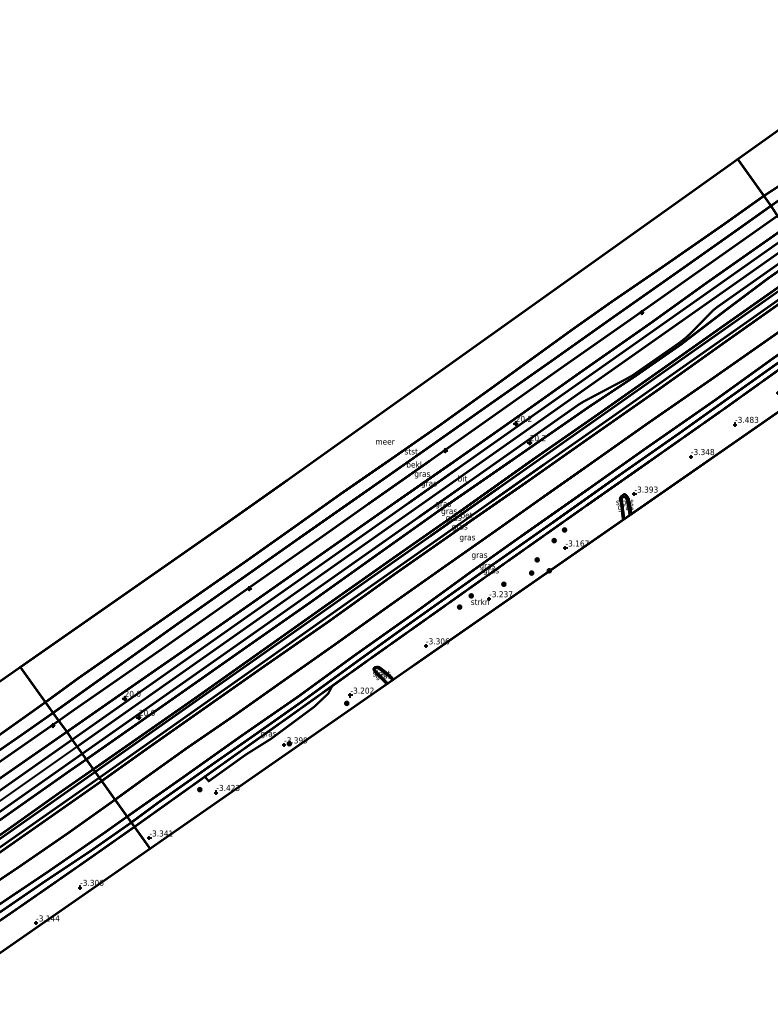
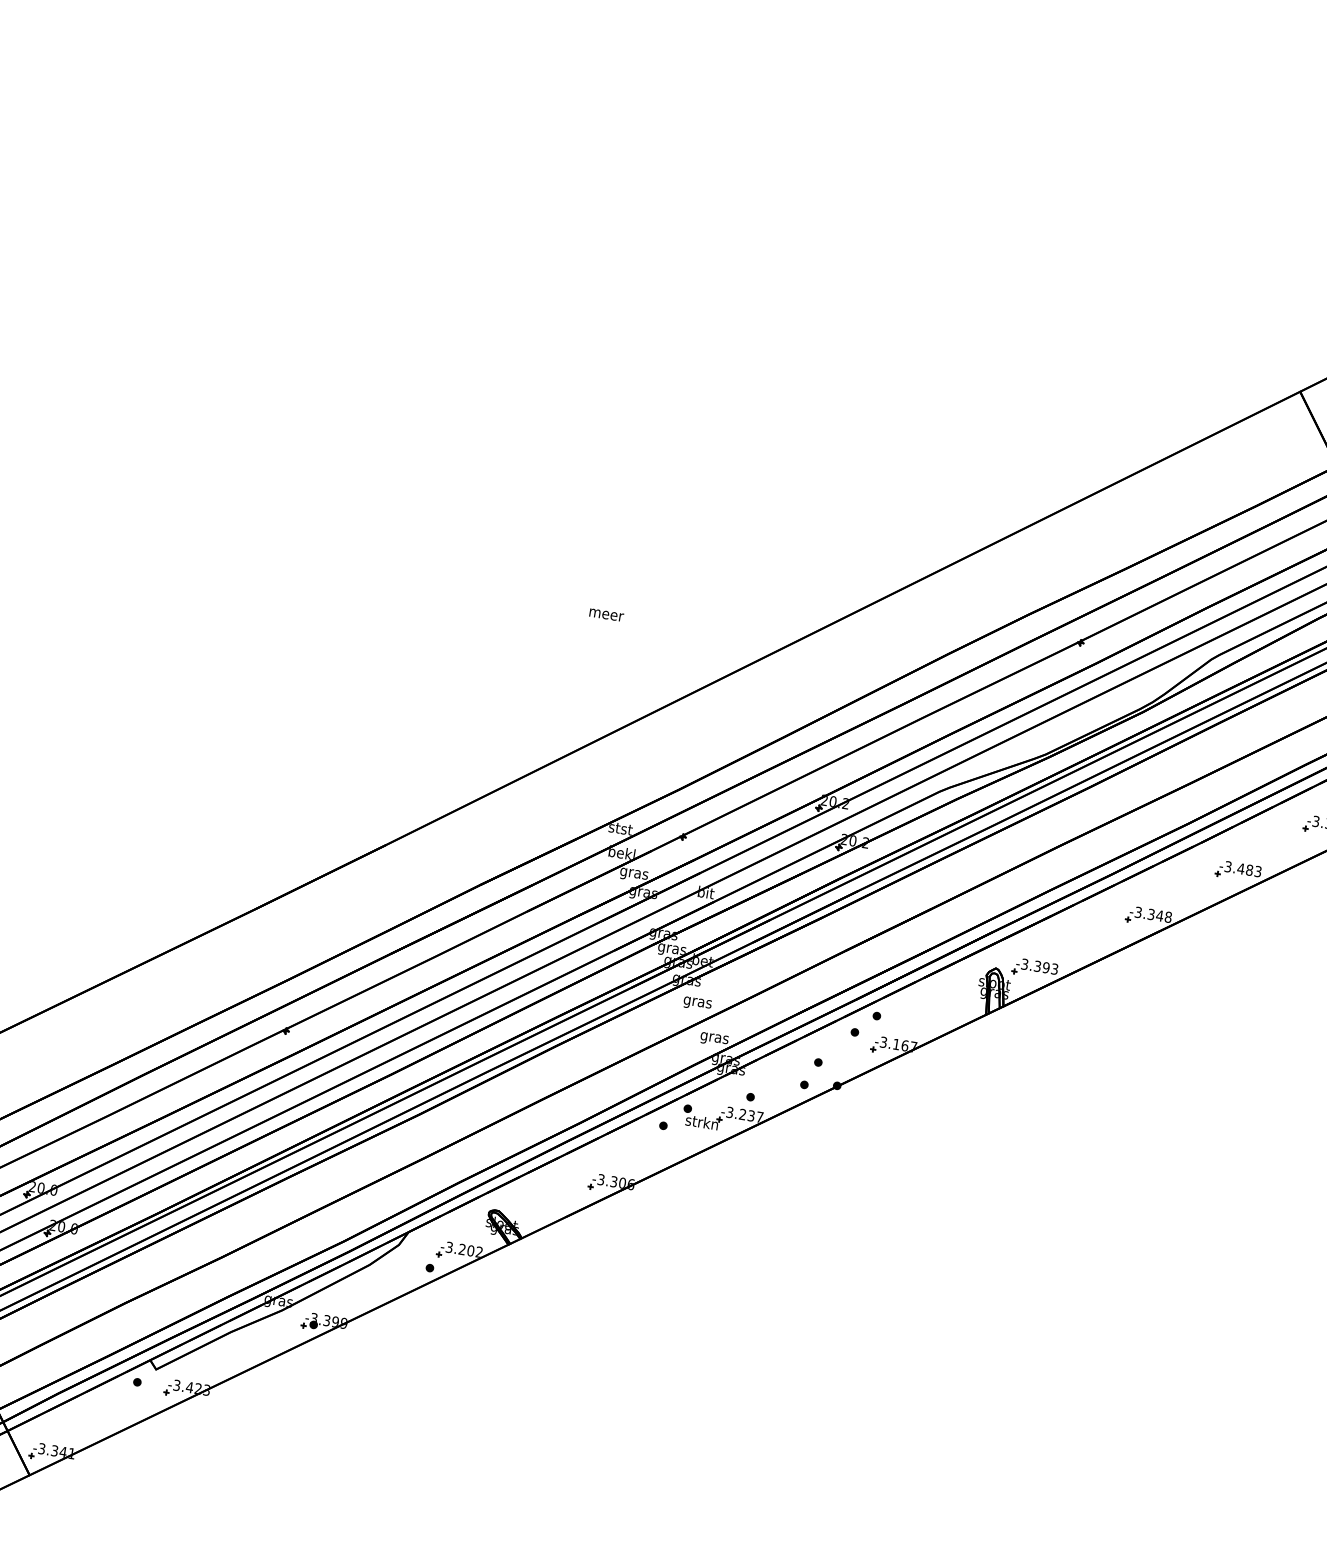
text: (385, 442) -> (606, 615), moved

